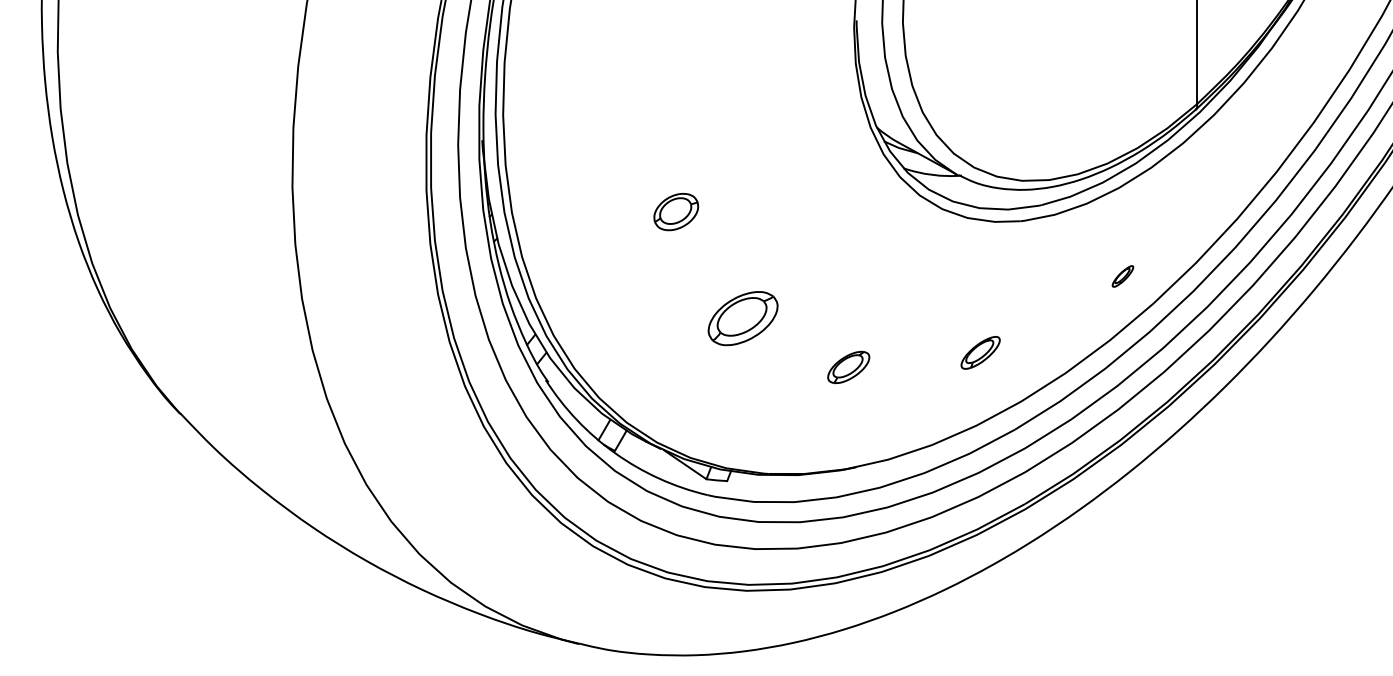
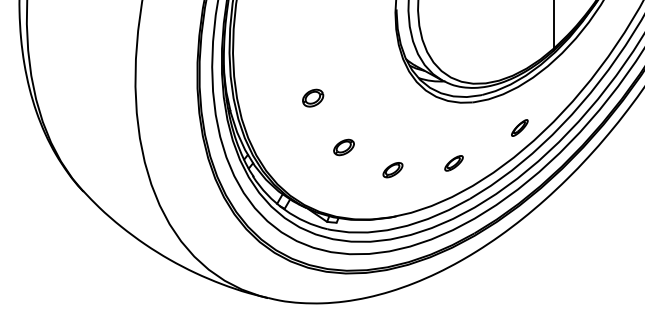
part: (1122, 275) -> (519, 127), size x1.67
part: (741, 318) -> (343, 147), size x0.62

